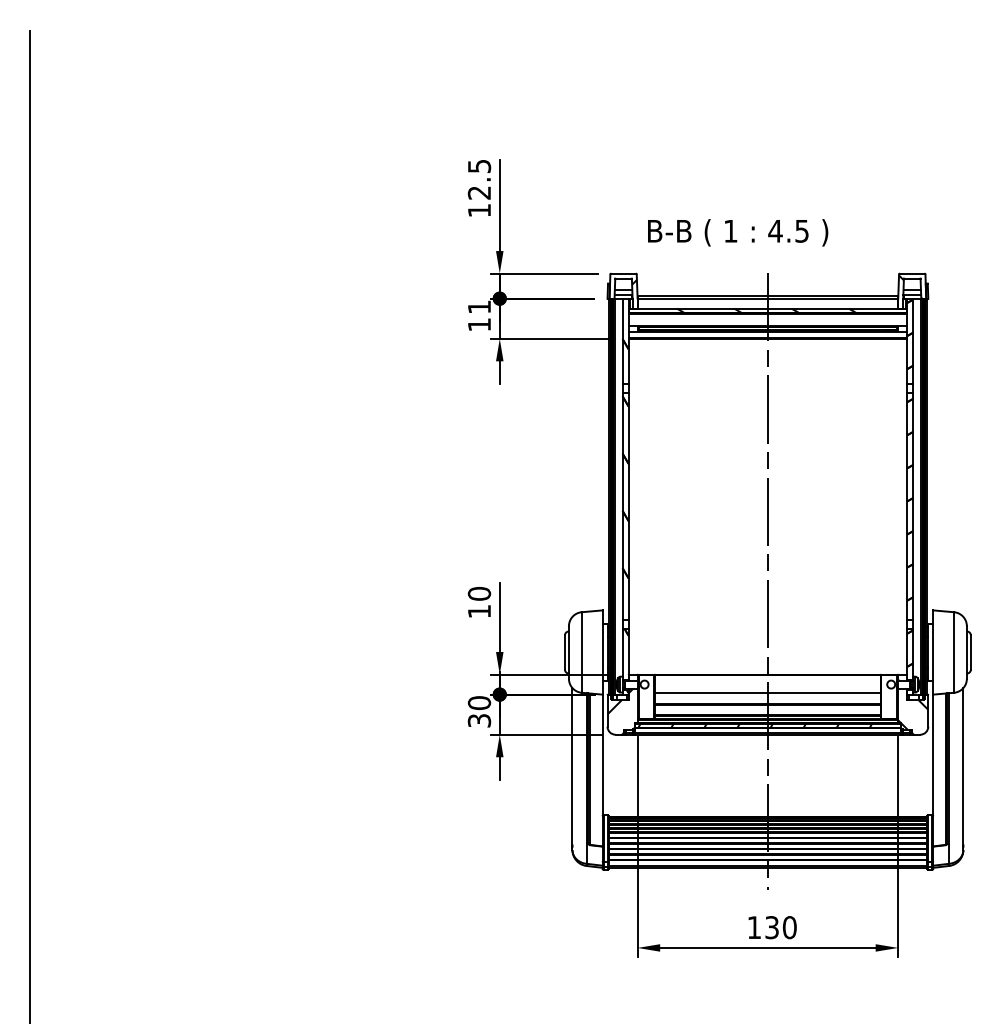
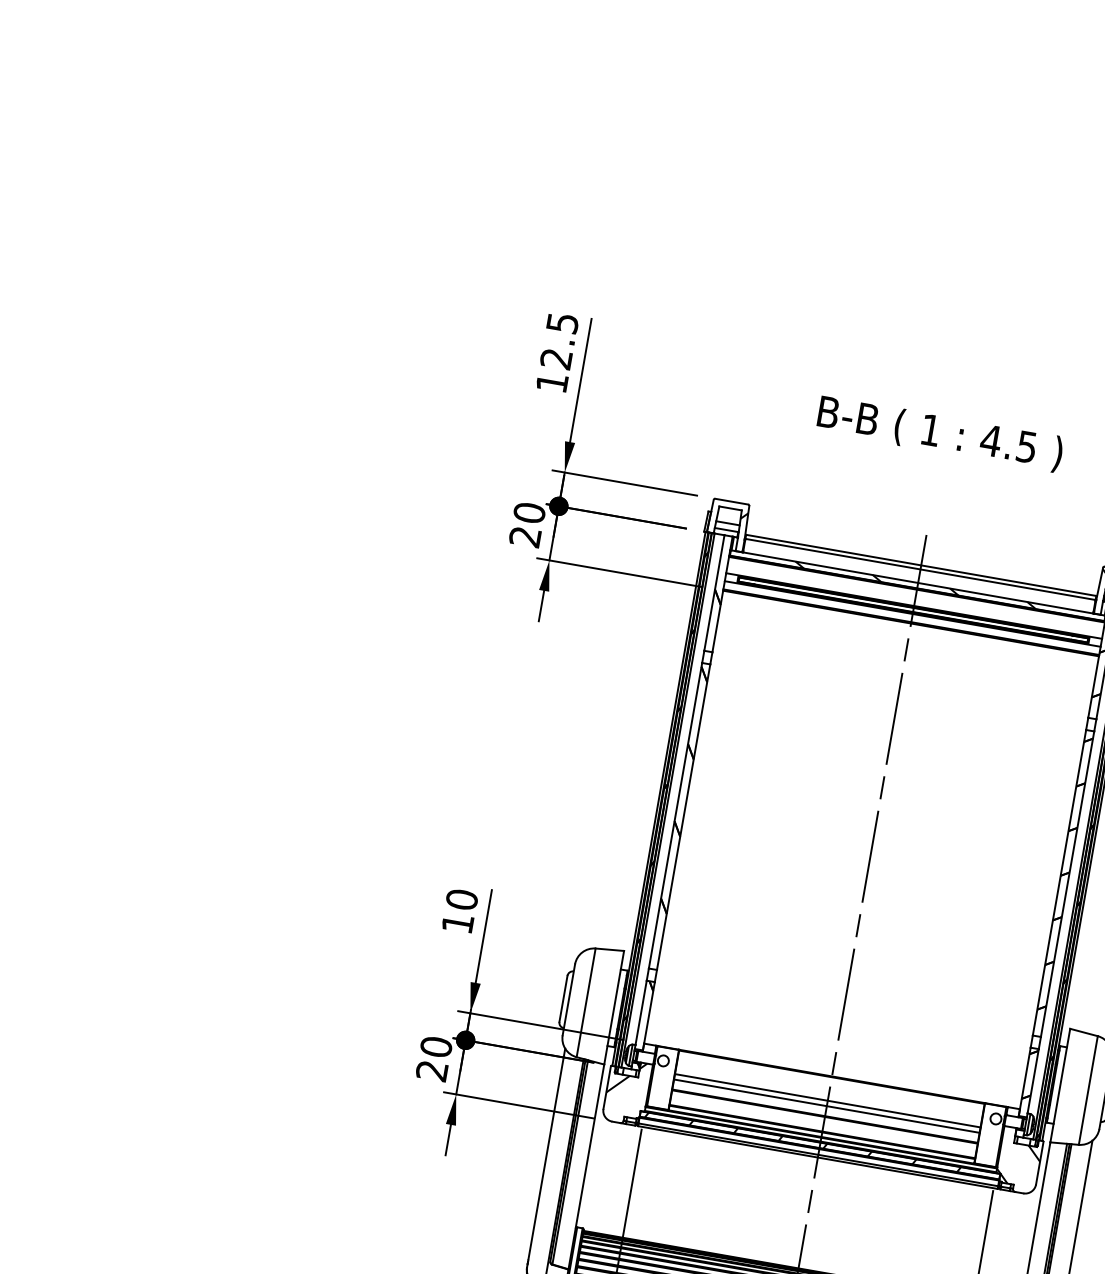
text: (738, 232) -> (940, 433), moved
text: (479, 315) -> (527, 524), 11 -> 20
line: (767, 696) -> (826, 1105), added
text: (479, 720) -> (432, 1070), 30 -> 20

